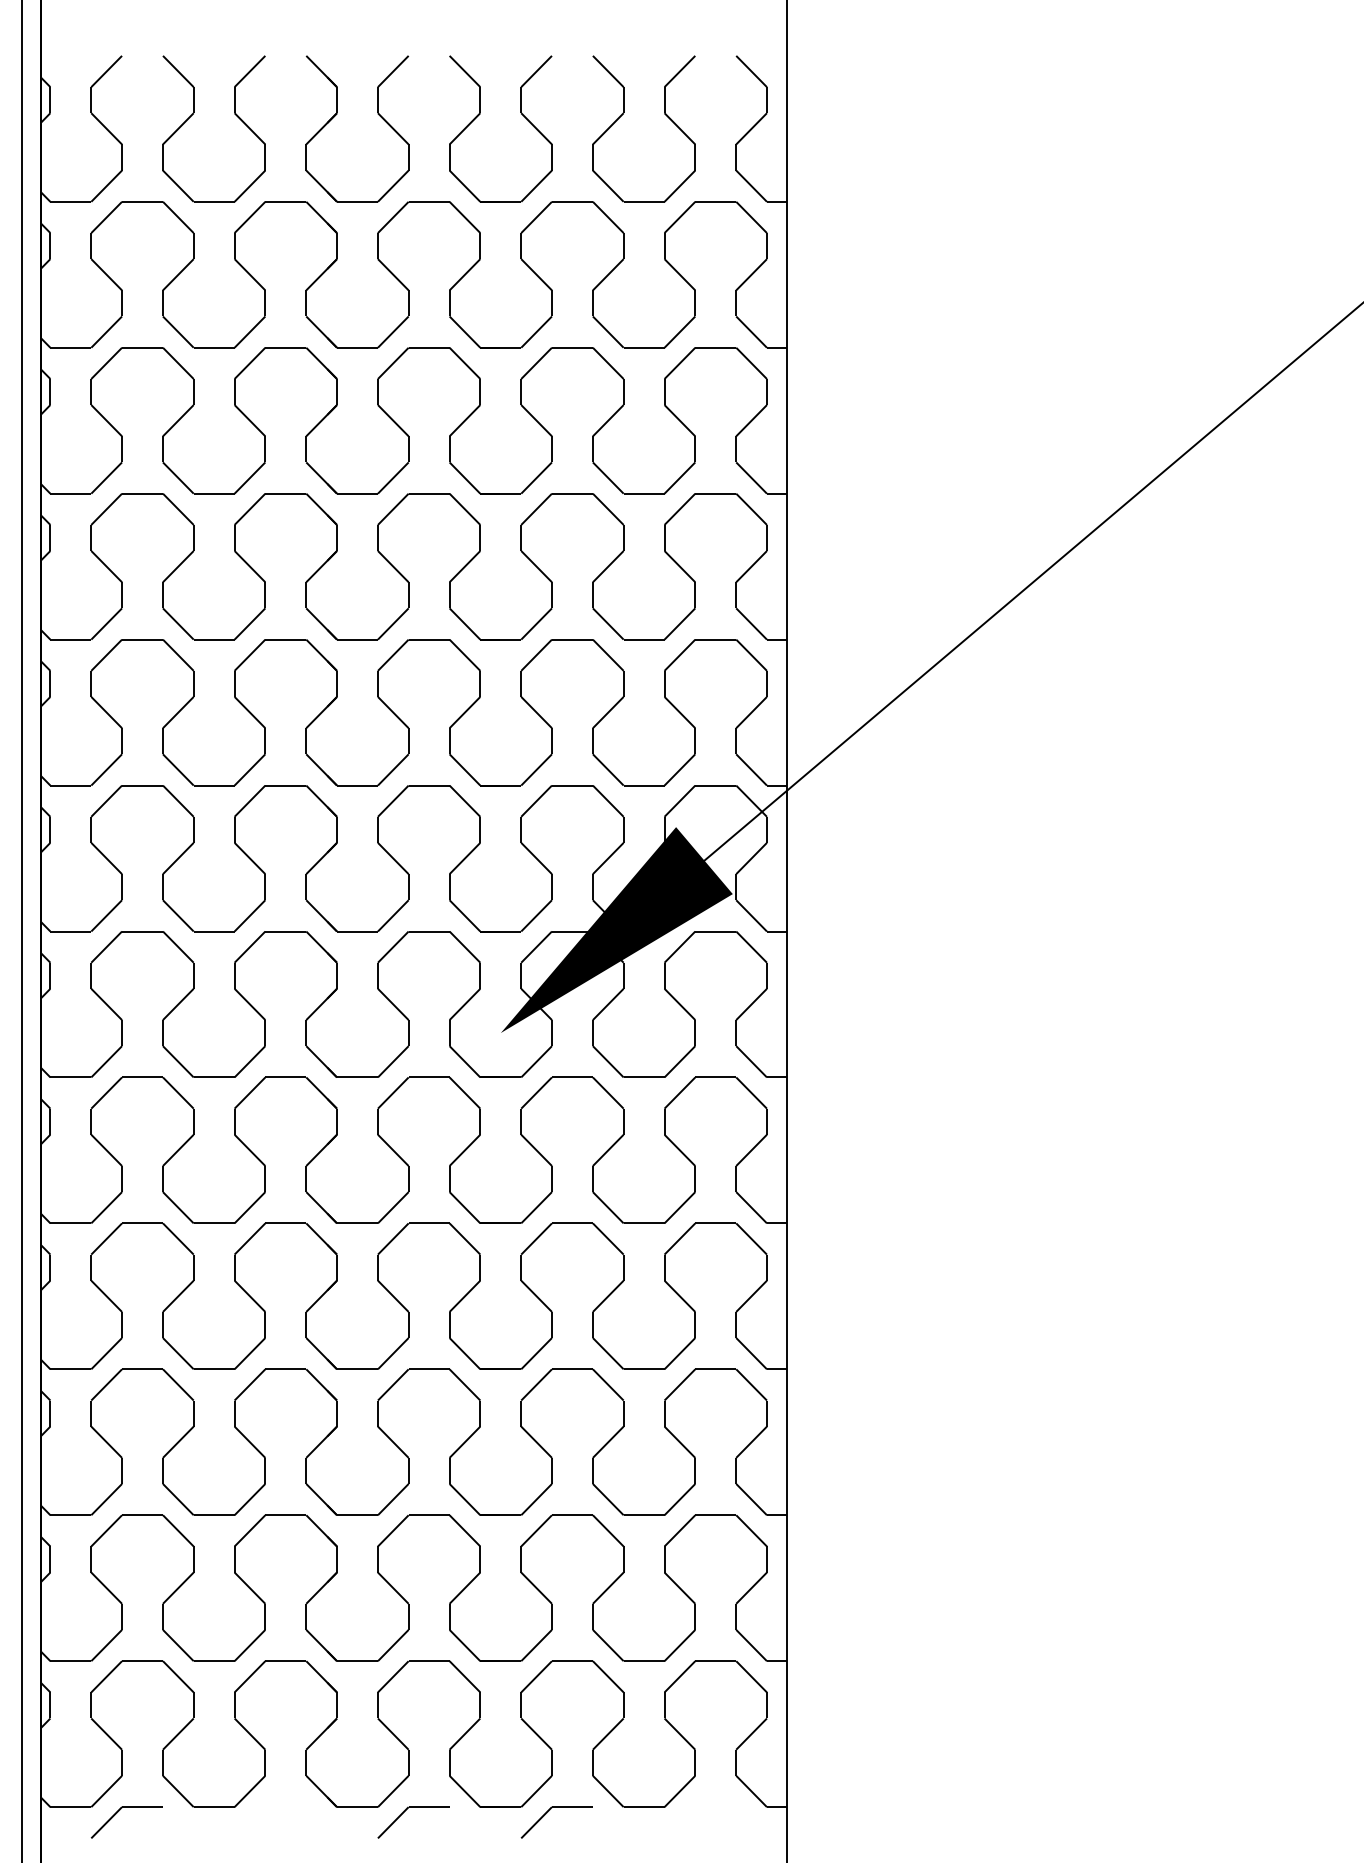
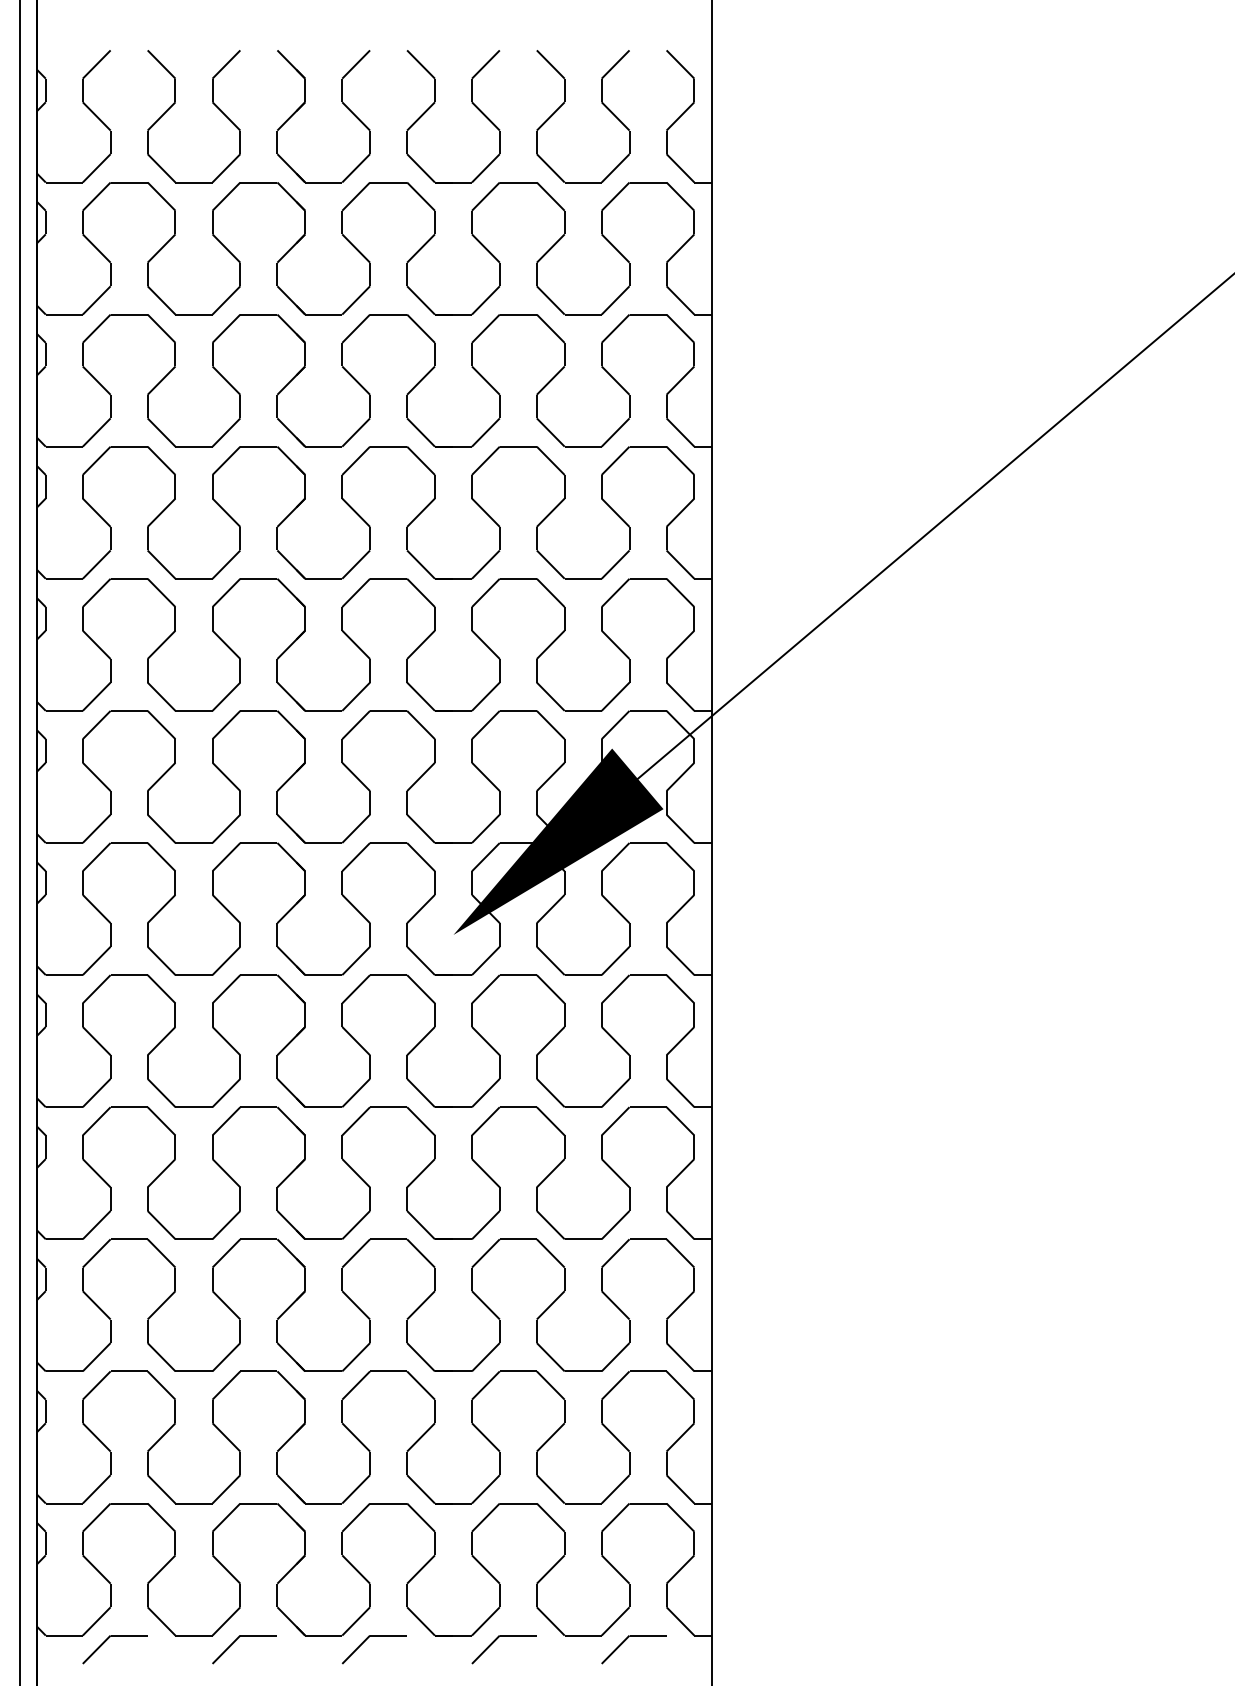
part: (260, 1813) -> (235, 1641), added
part: (690, 1813) -> (625, 1641), added

